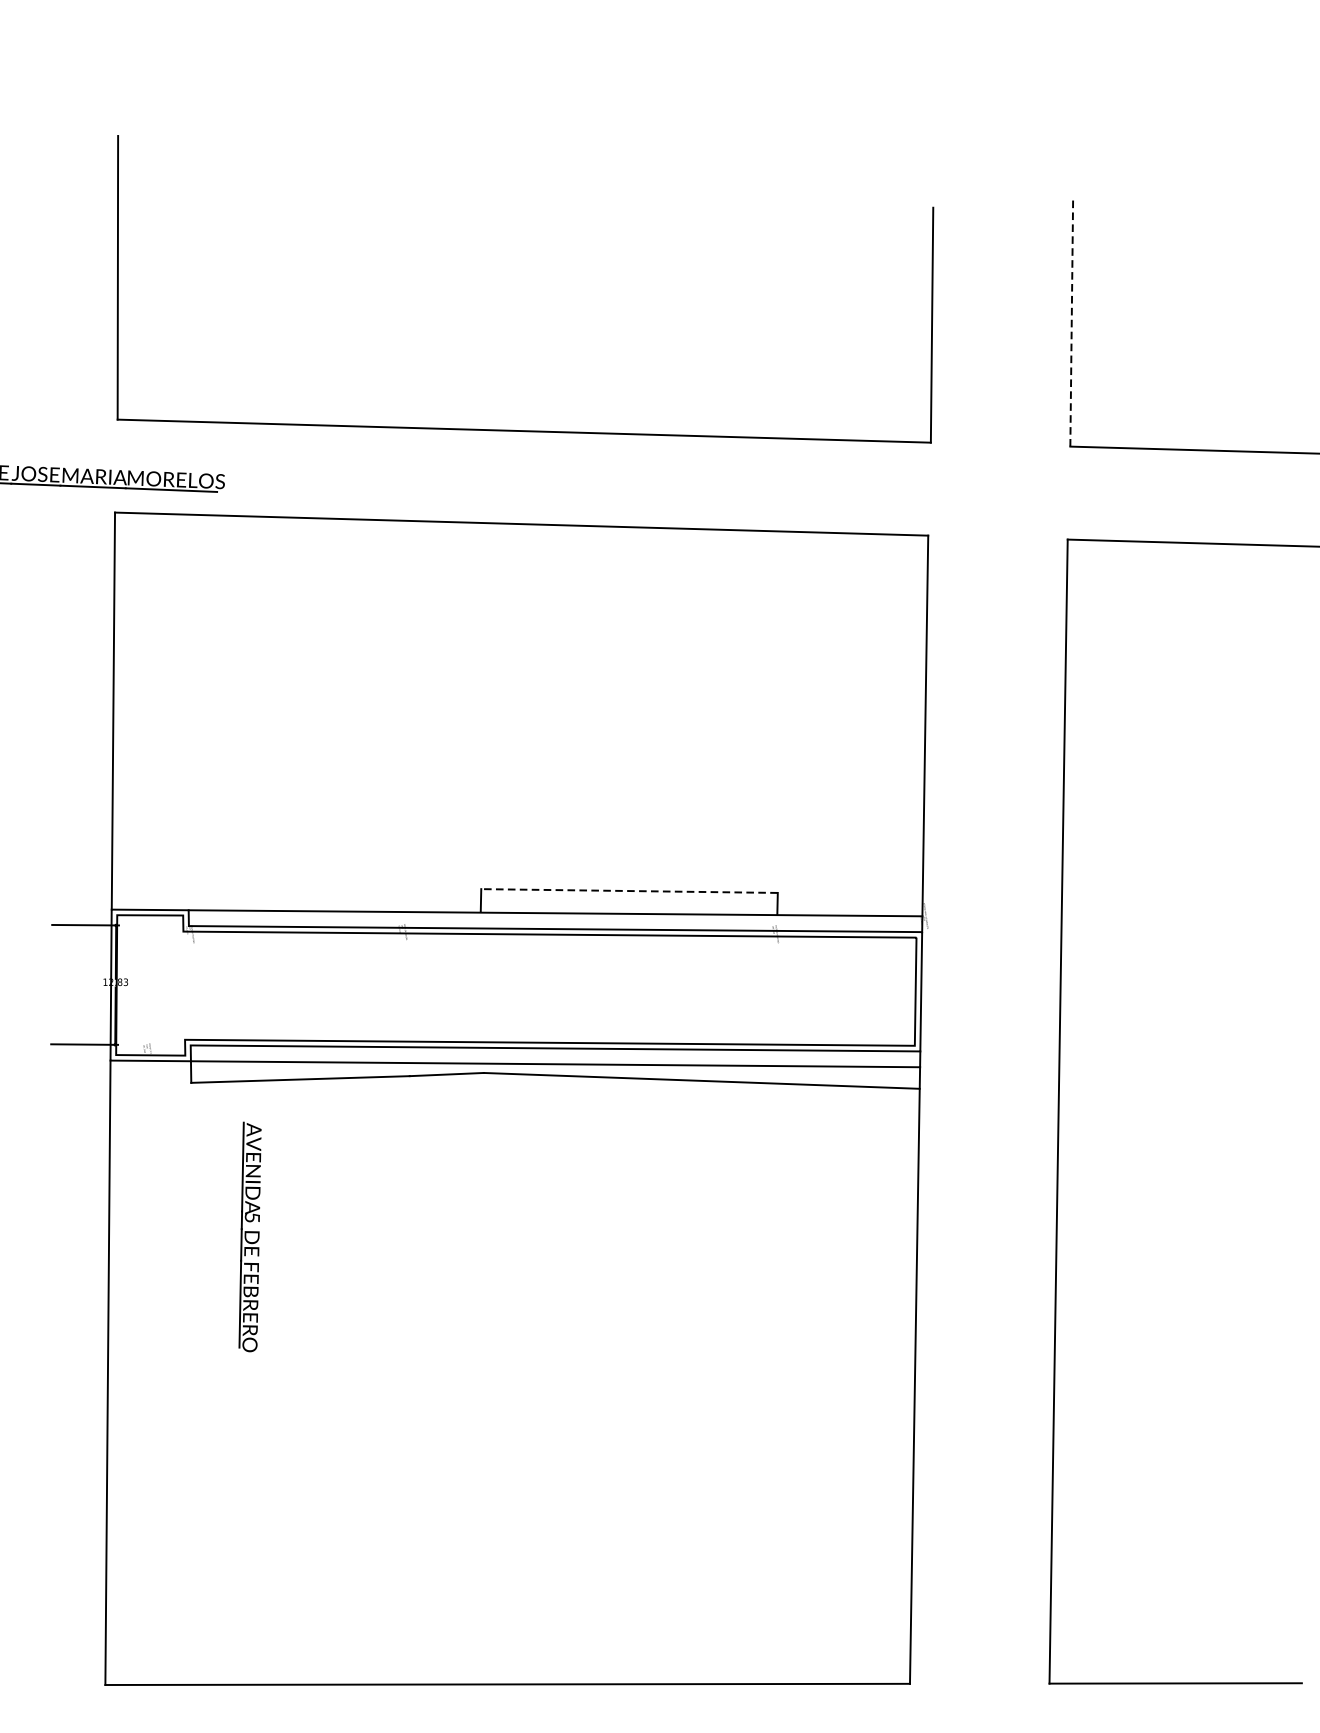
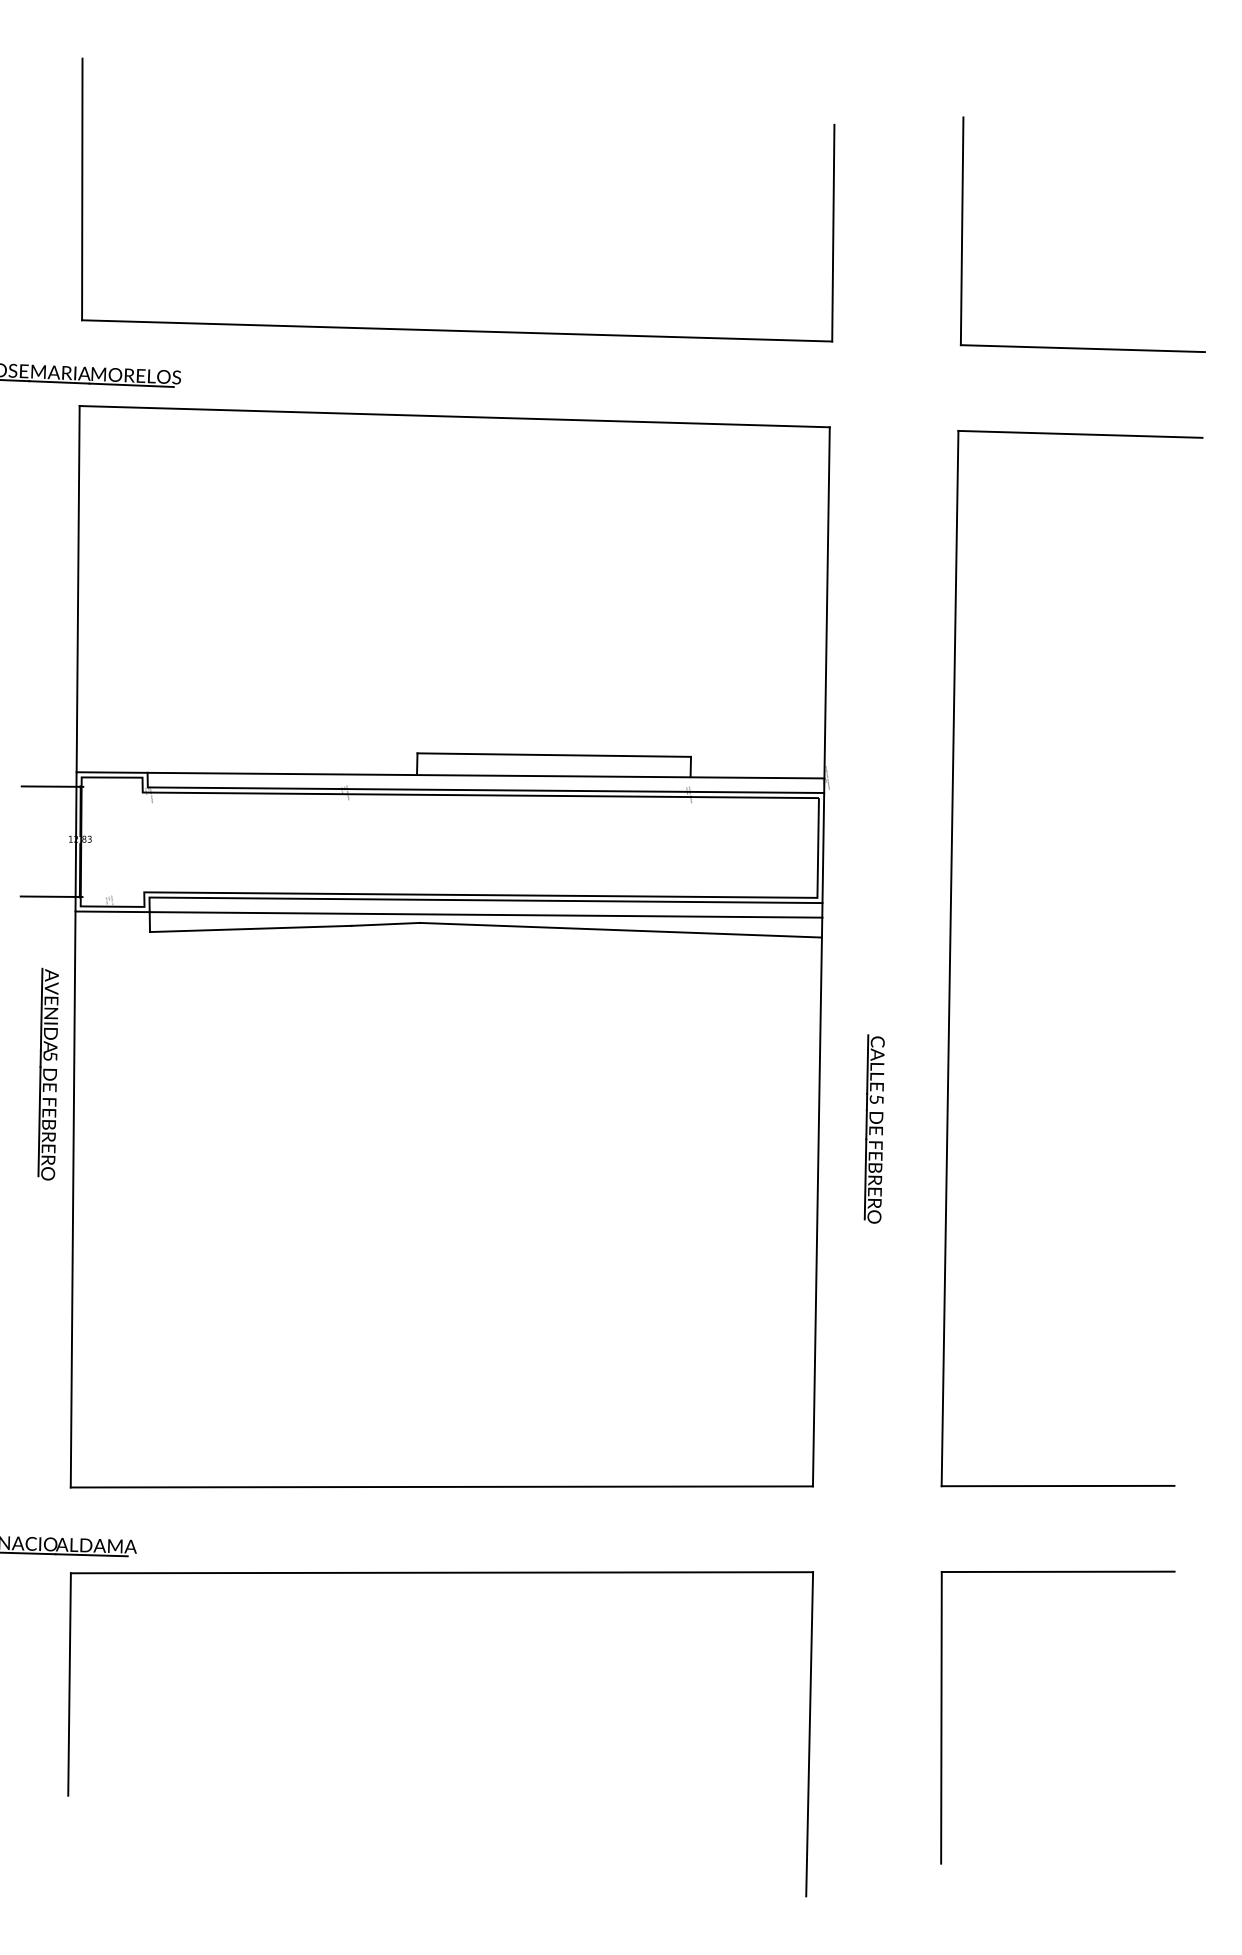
line: (1072, 323) -> (962, 231), dashed -> solid
line: (629, 891) -> (554, 755), dashed -> solid
part: (249, 1236) -> (47, 1073), moved
part: (975, 1295) -> (873, 1128), added

